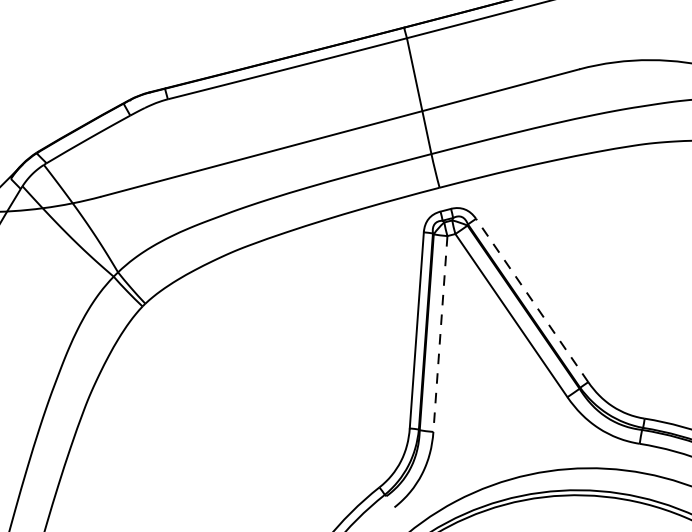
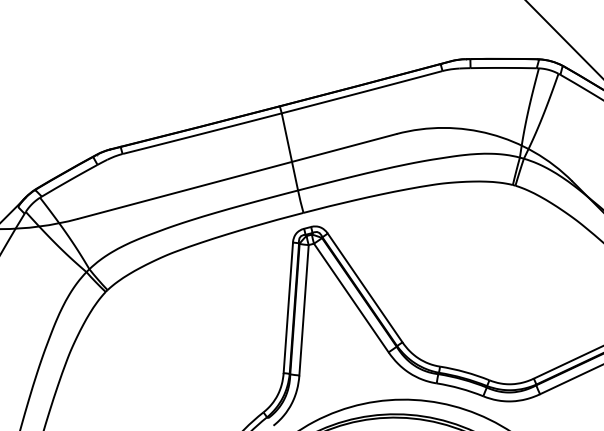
line: (532, 299) -> (365, 287), dashed -> solid
line: (441, 334) -> (304, 310), dashed -> solid

